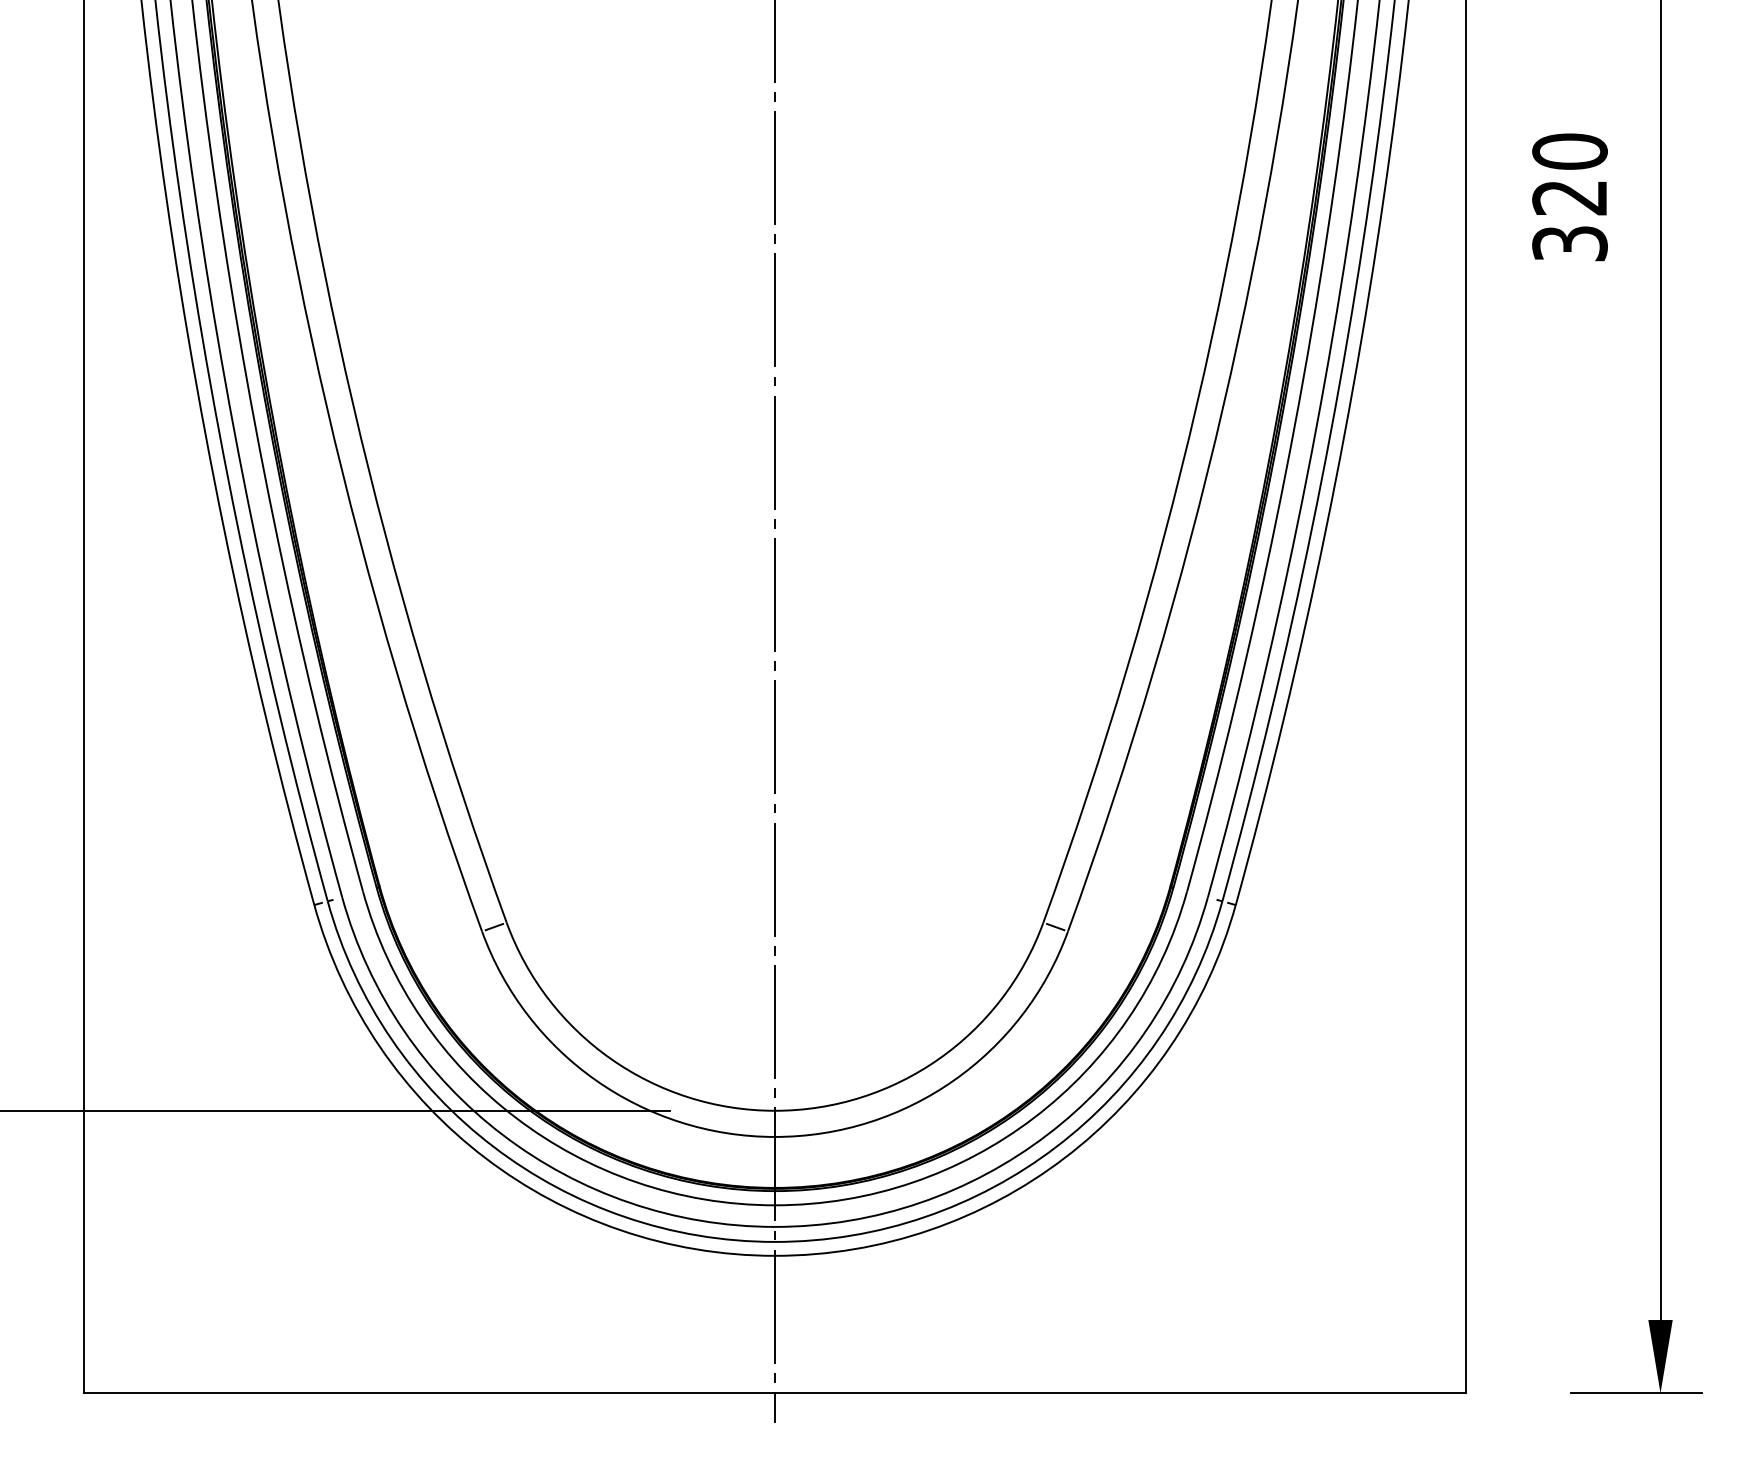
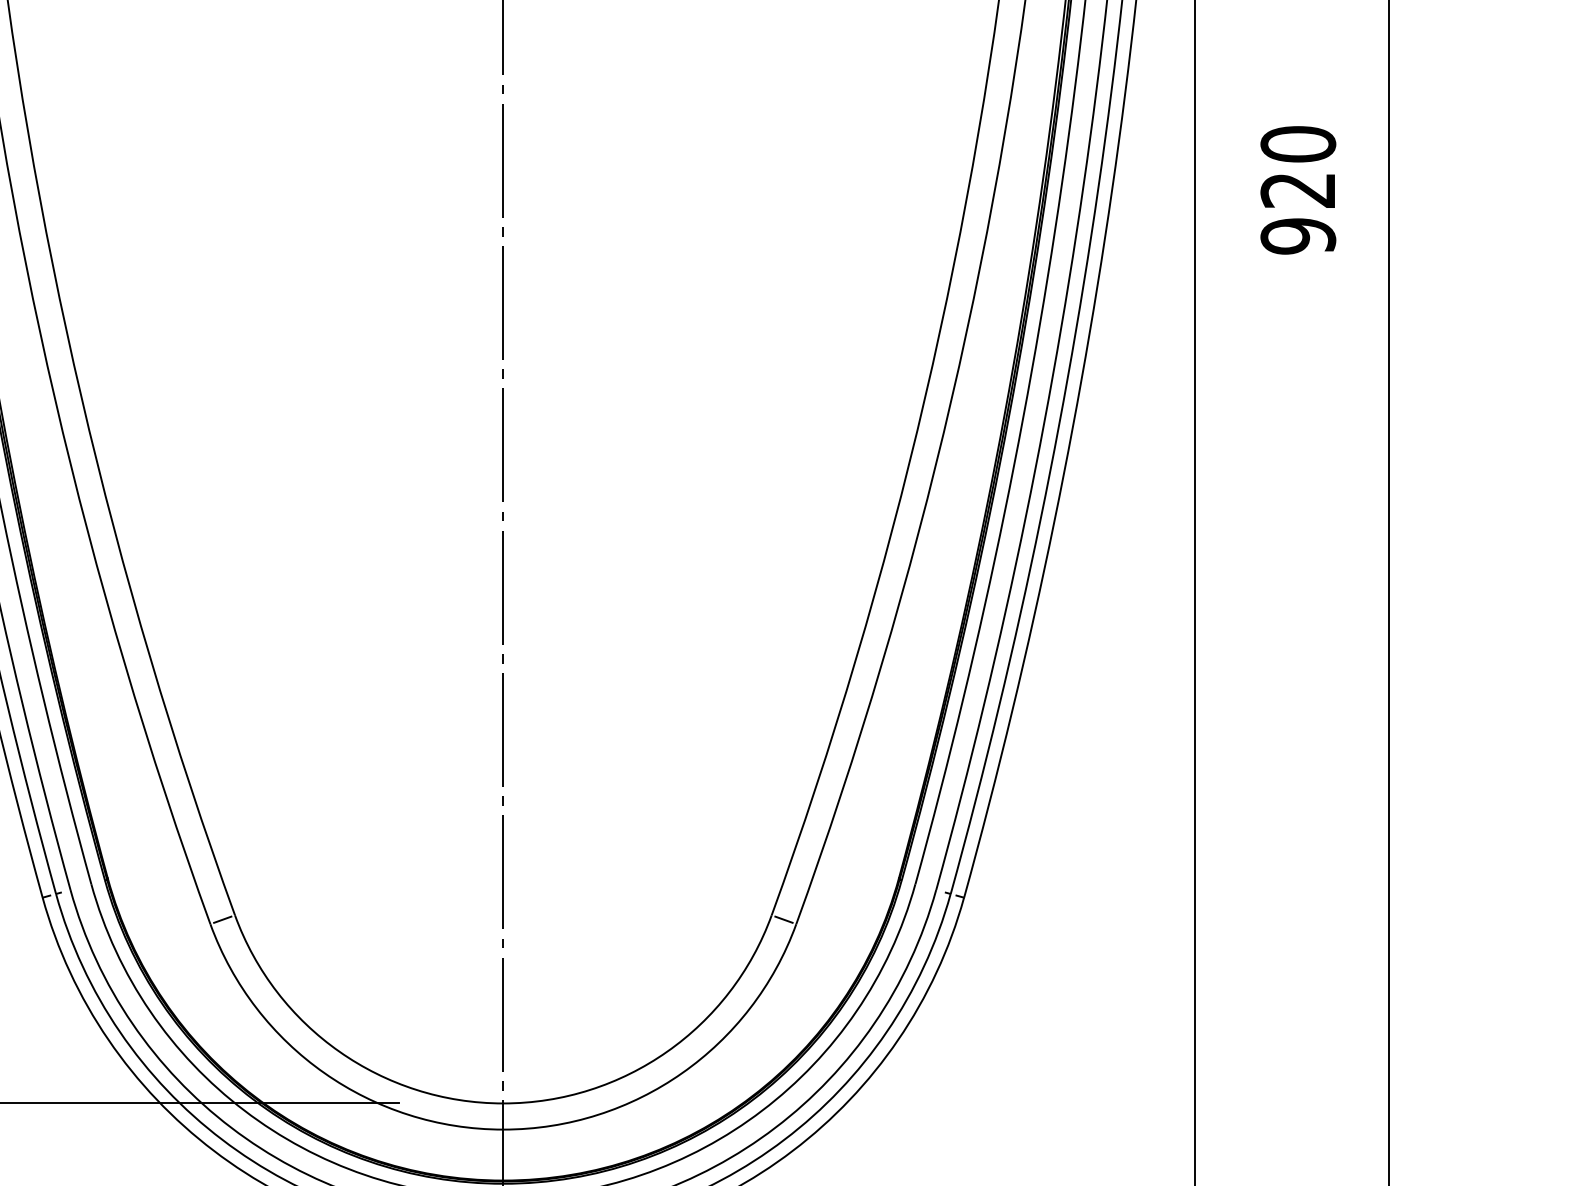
text: (1569, 243) -> (1297, 236), 320 -> 920

